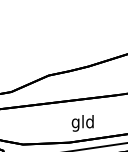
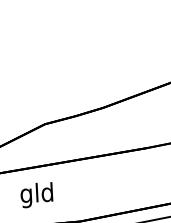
text: (82, 123) -> (36, 195), moved

